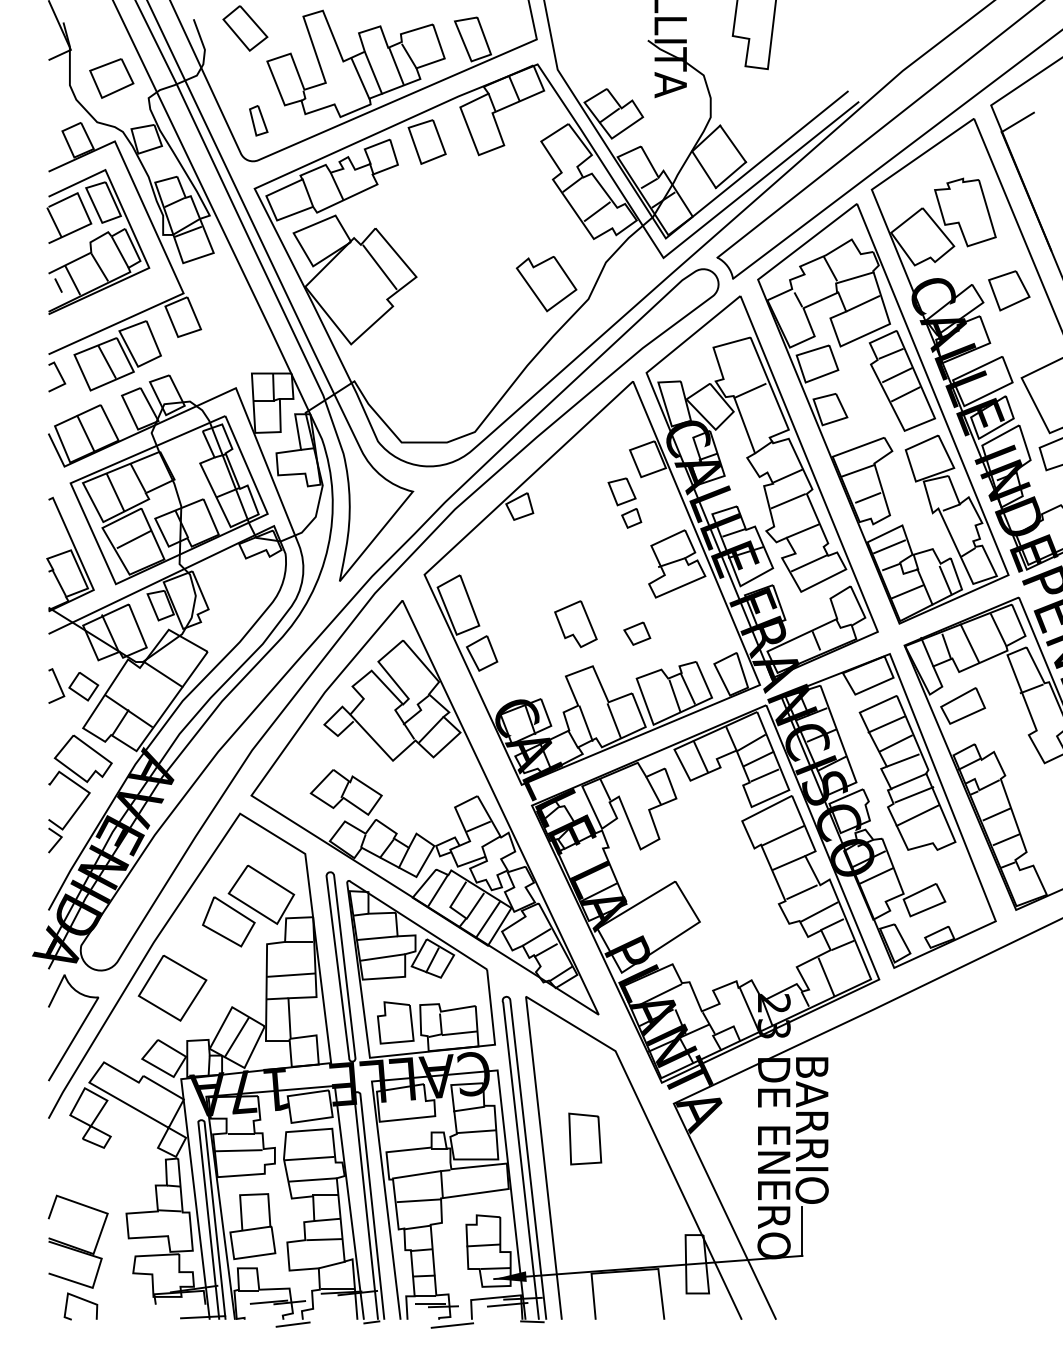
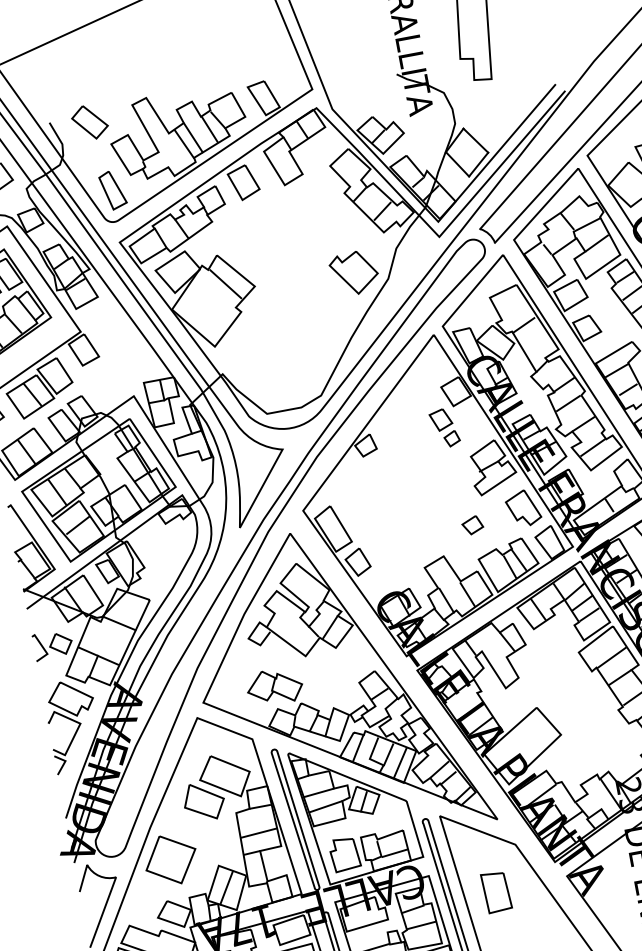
part: (258, 120) -> (112, 190), size x1.67
part: (575, 624) -> (523, 508), moved
part: (585, 1138) -> (496, 891), moved

